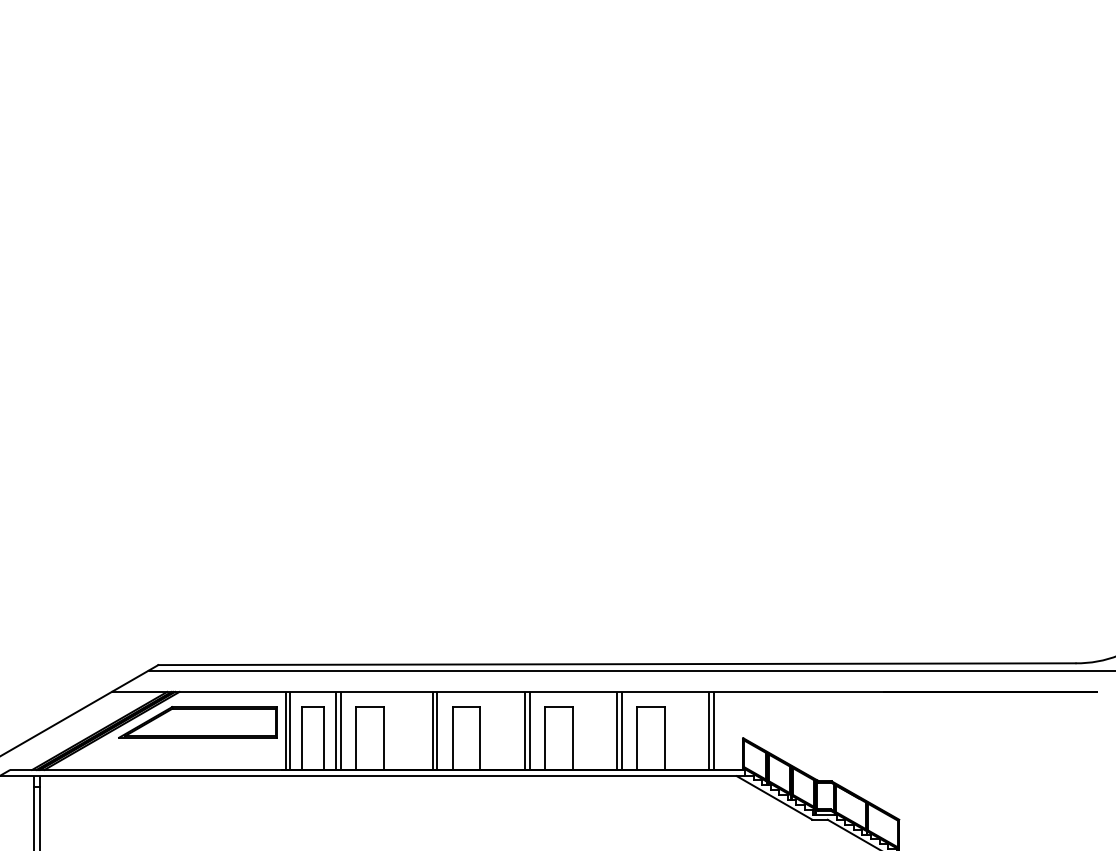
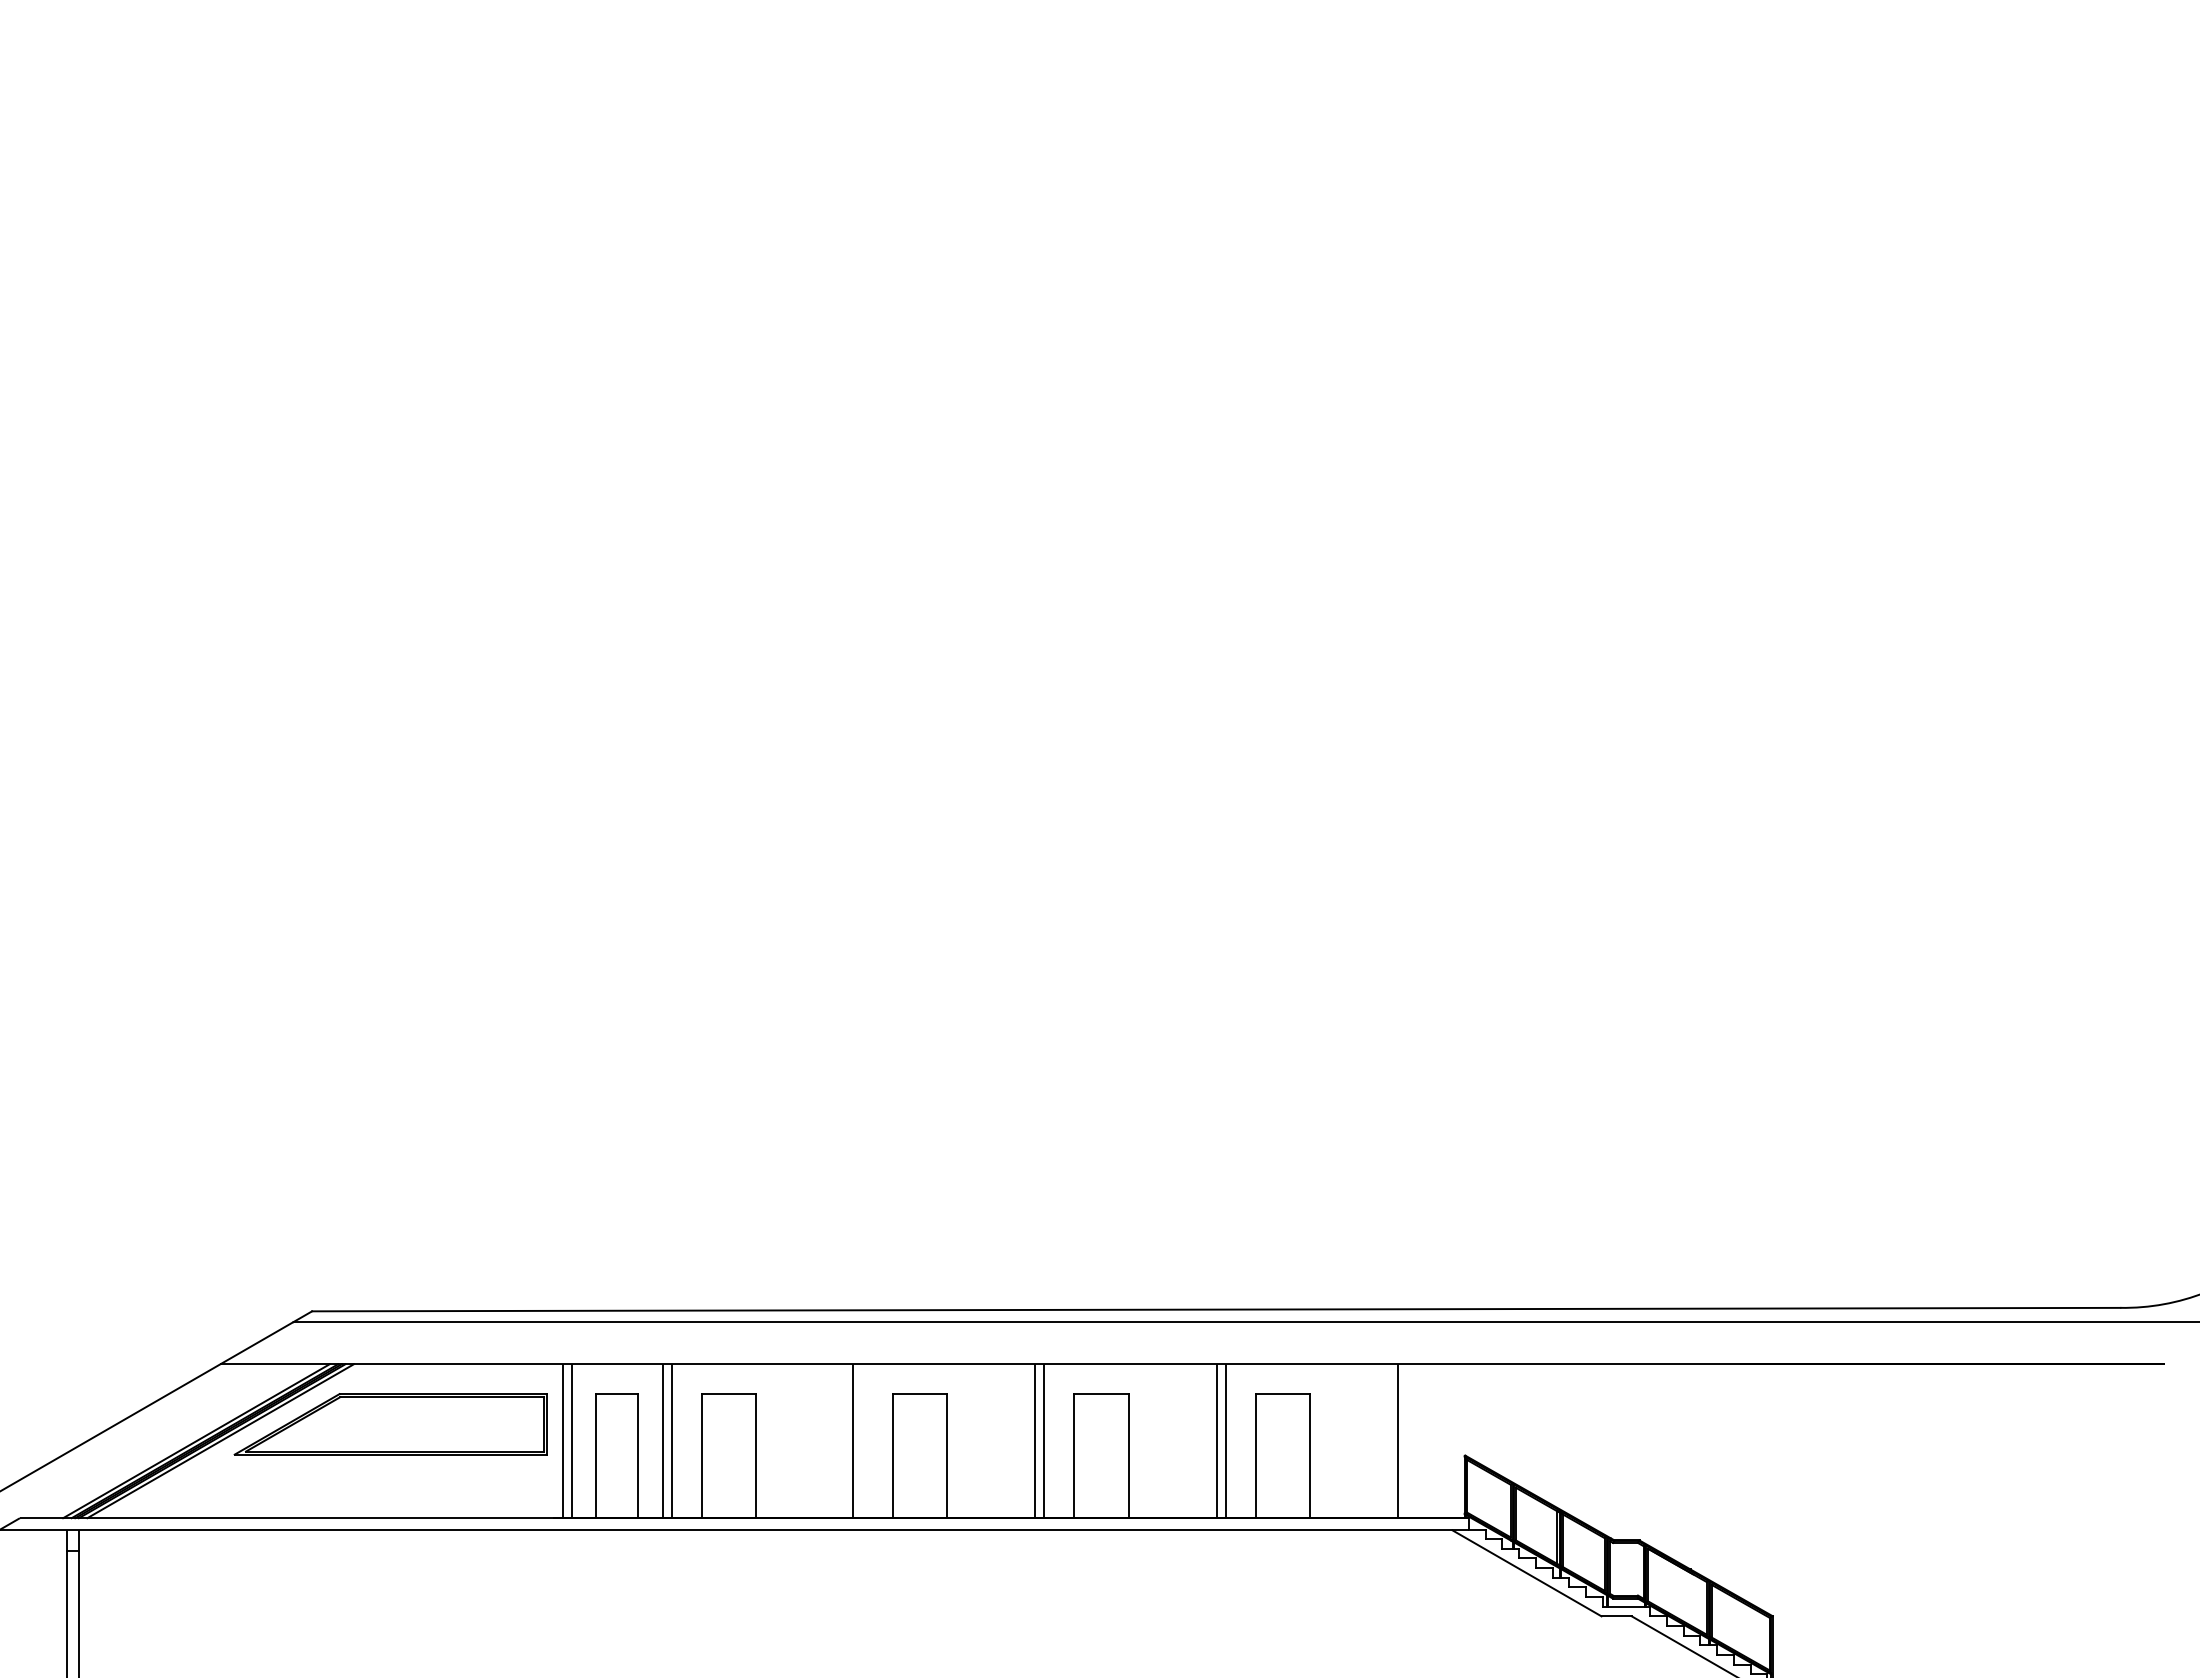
line: (437, 730) -> (862, 1440), removed
line: (713, 730) -> (1406, 1440), removed

